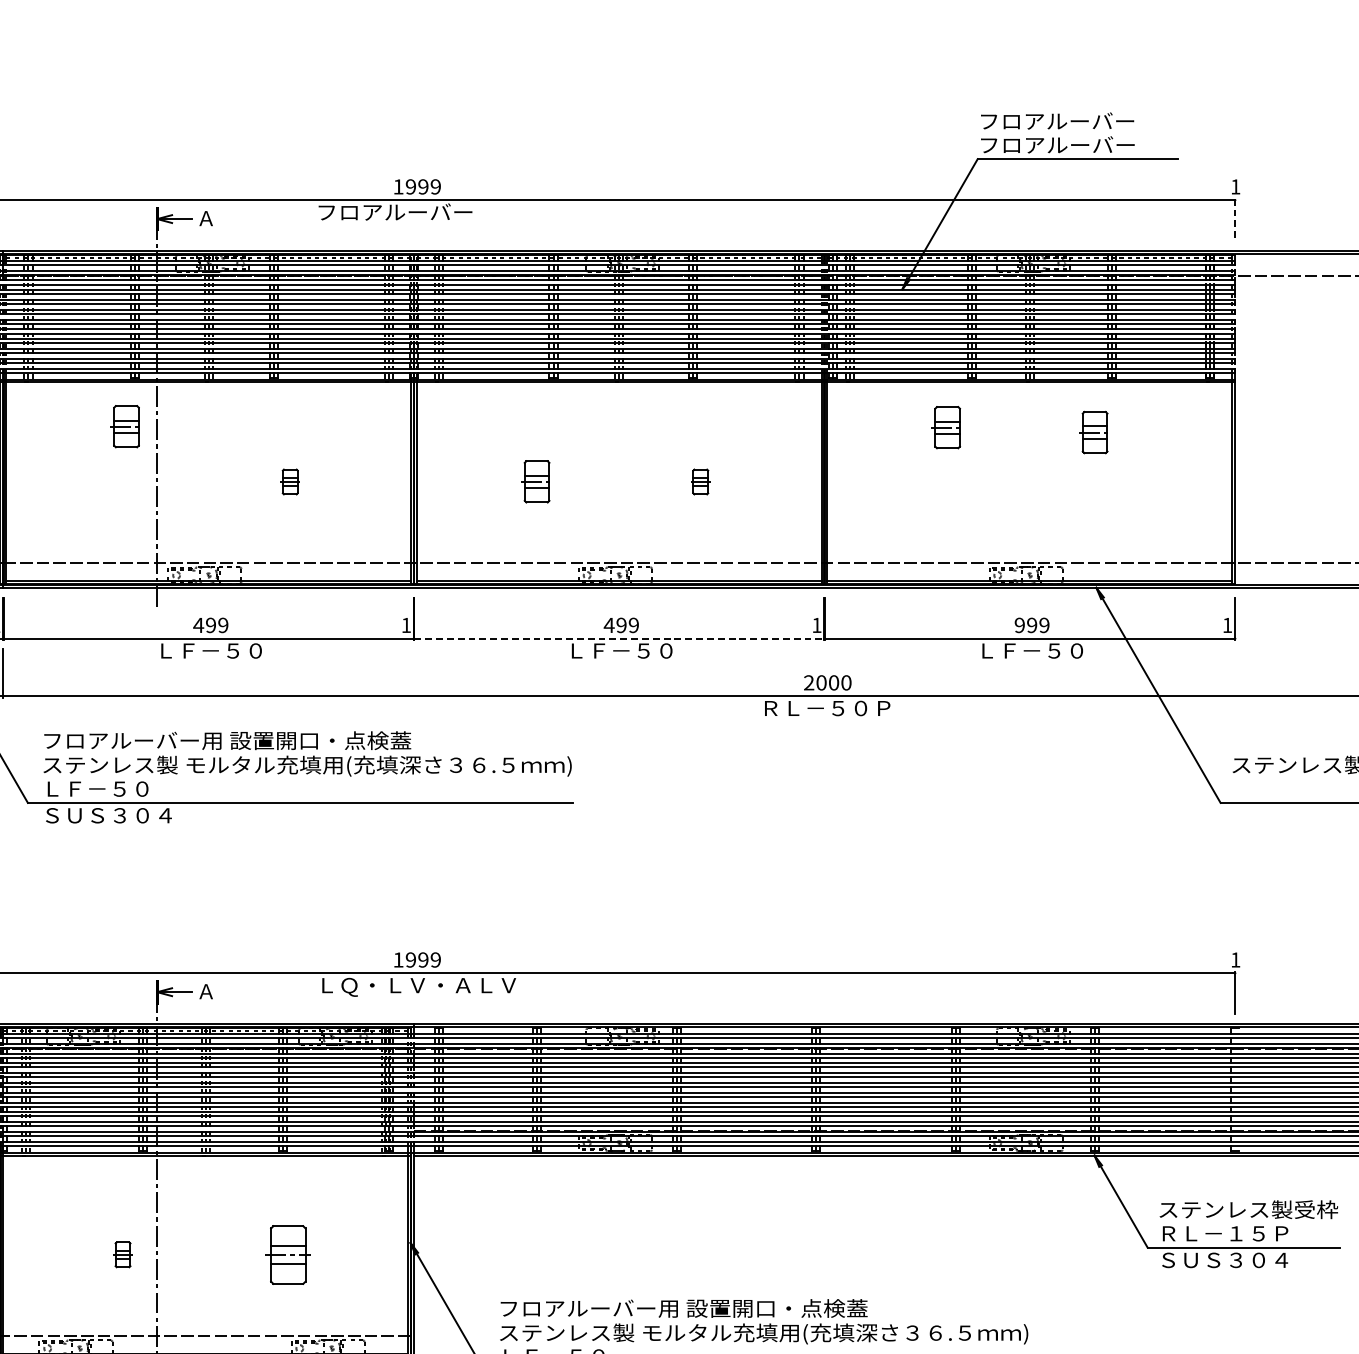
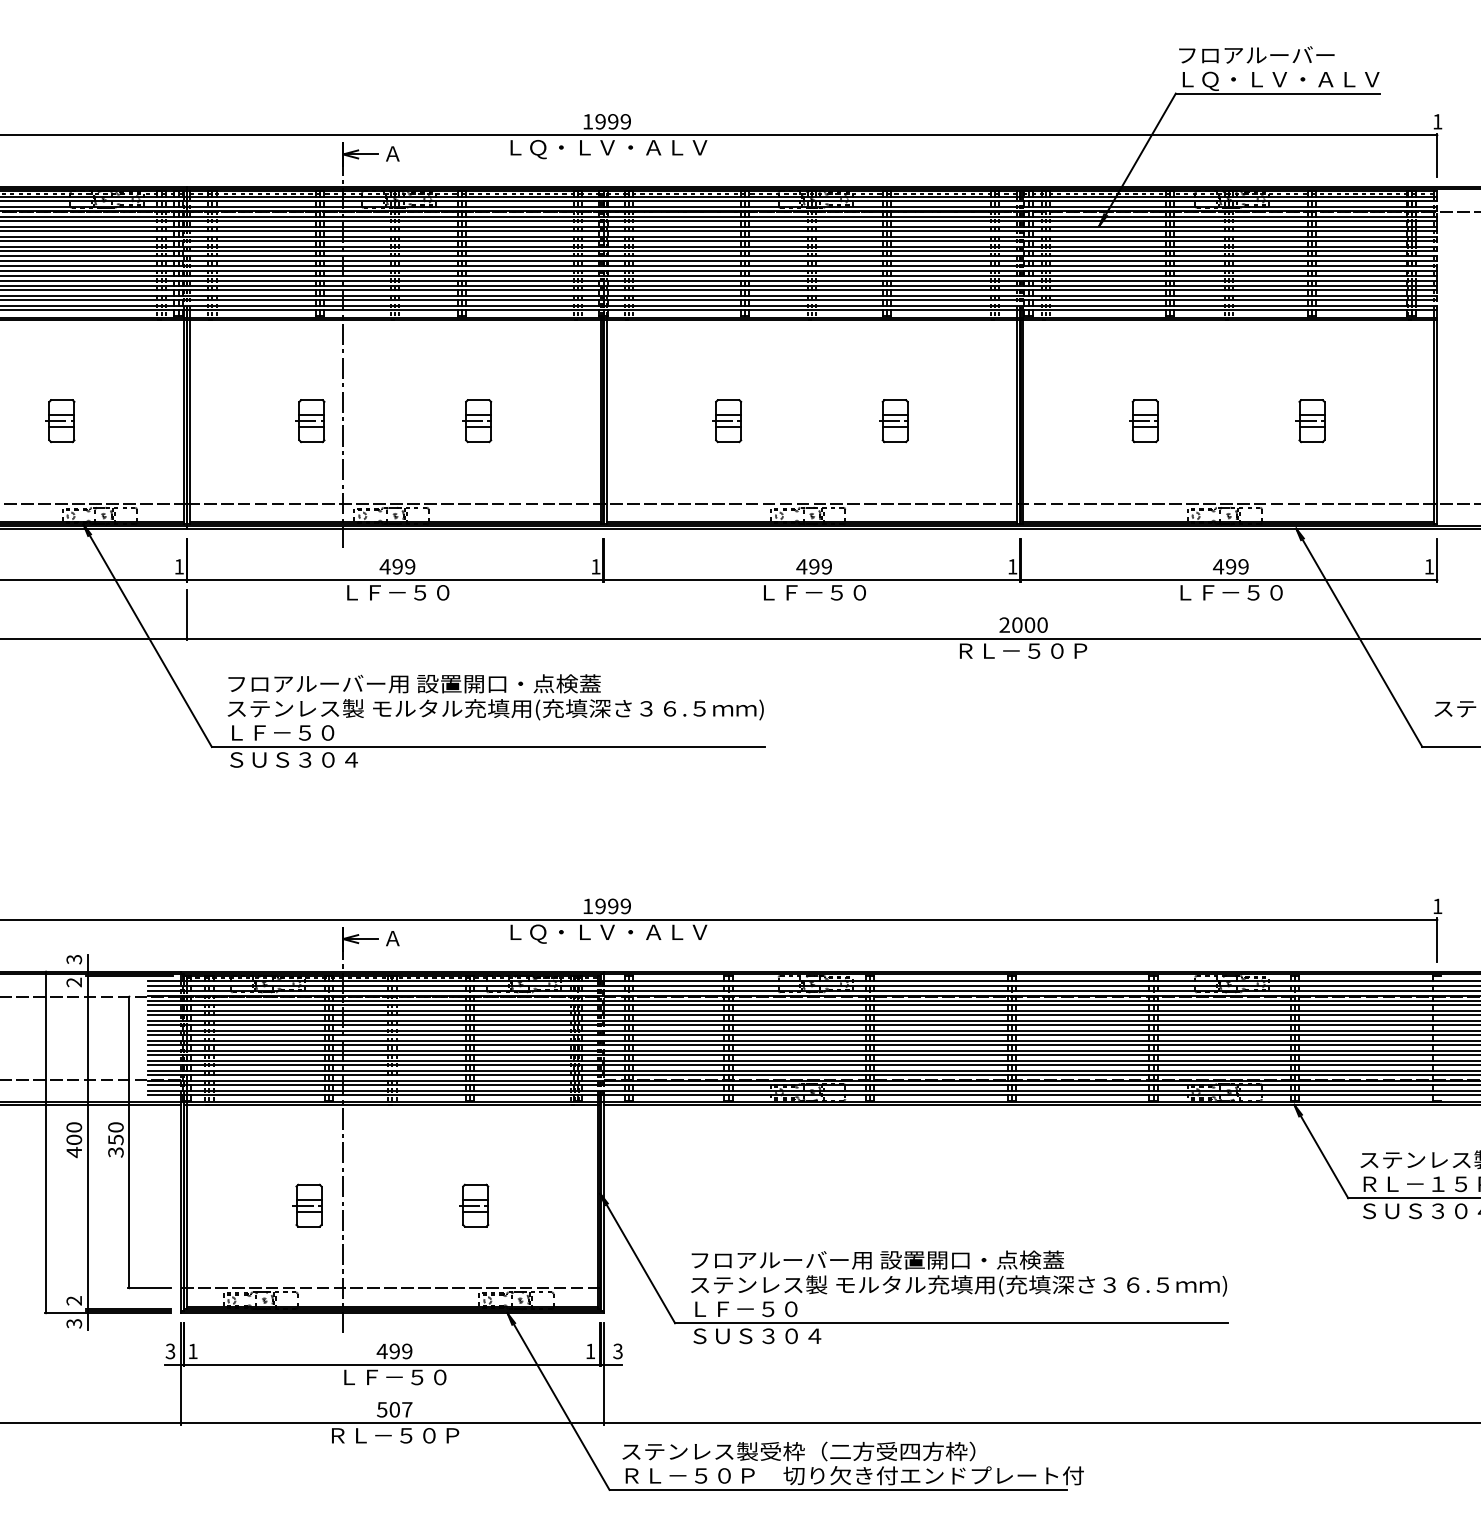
text: (1079, 146) -> (1279, 80), フロアルーバー -> ＬＱ・ＬＶ・ＡＬＶ
text: (417, 213) -> (607, 148), フロアルーバー -> ＬＱ・ＬＶ・ＡＬＶ
line: (1234, 220) -> (1436, 155), dashed -> solid
part: (125, 427) -> (310, 421), moved
part: (945, 428) -> (1143, 421), moved
part: (1093, 432) -> (1310, 421), moved
part: (289, 482) -> (477, 421), size x1.67
part: (699, 482) -> (893, 421), size x1.67
text: (1019, 625) -> (1218, 566), 999 -> 499
line: (618, 638) -> (811, 580), dashed -> solid
part: (122, 1254) -> (307, 1205), size x1.67
part: (286, 1254) -> (474, 1205), size x0.71

